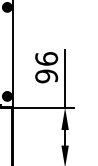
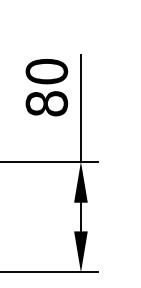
text: (46, 67) -> (46, 87), 96 -> 80

